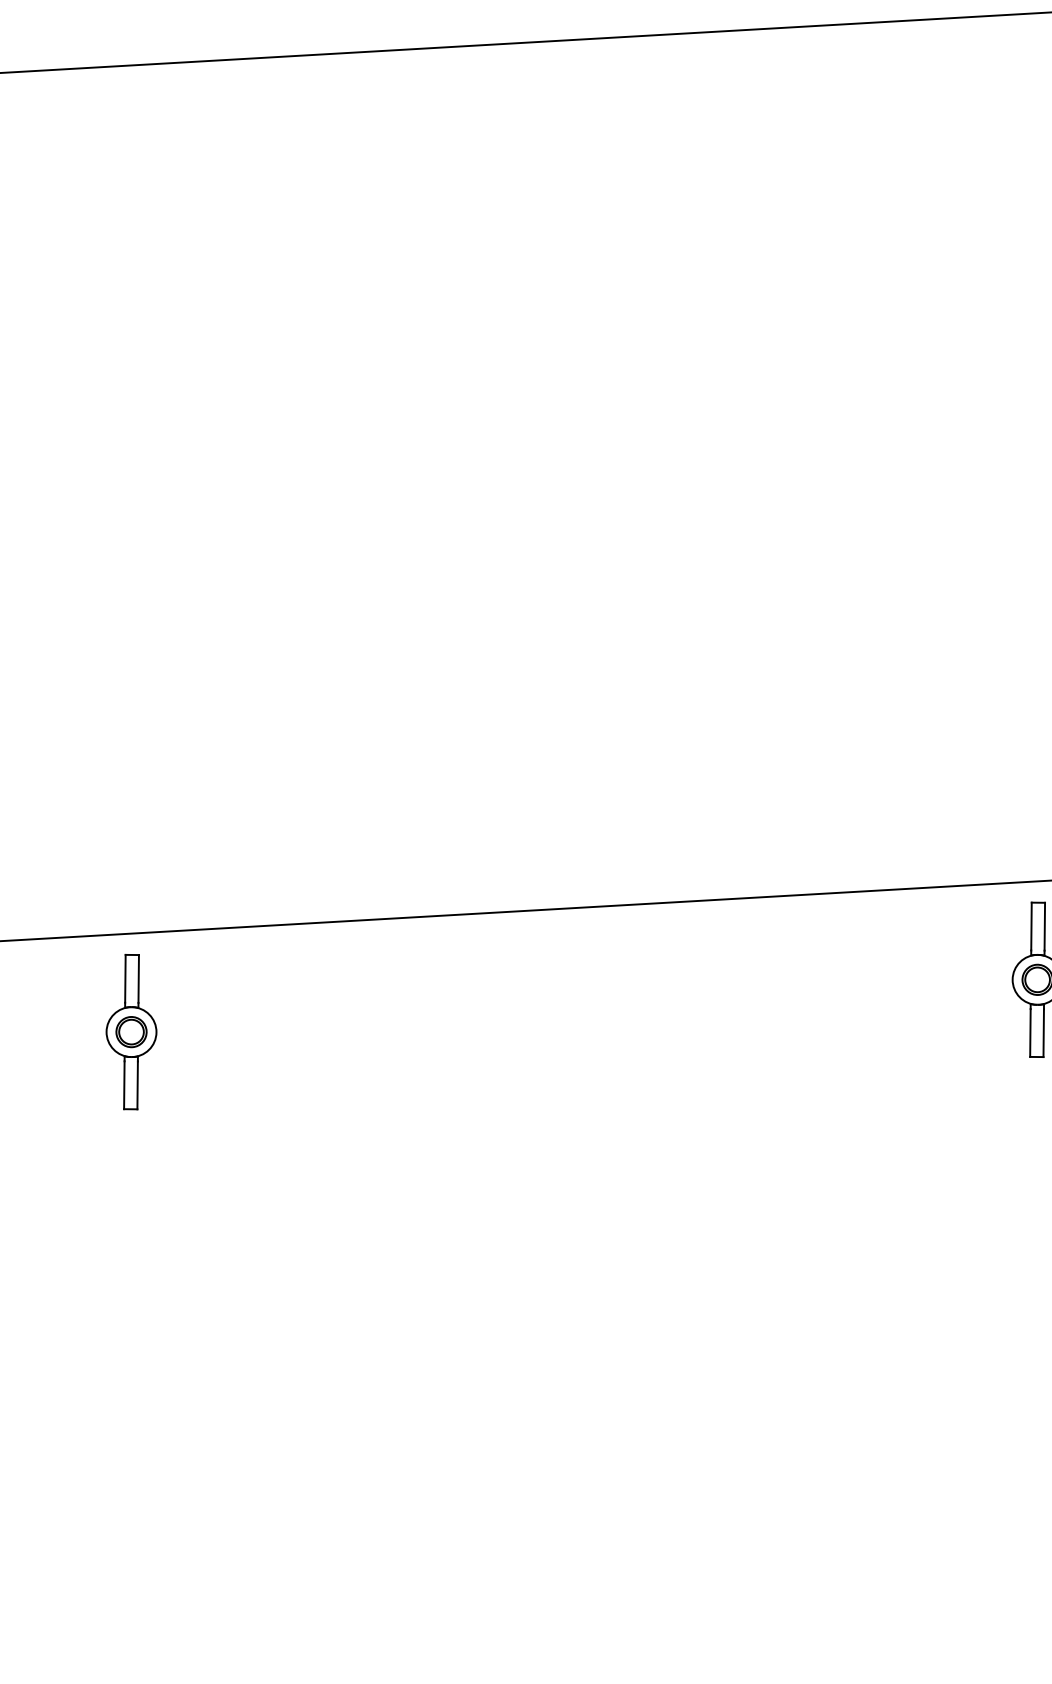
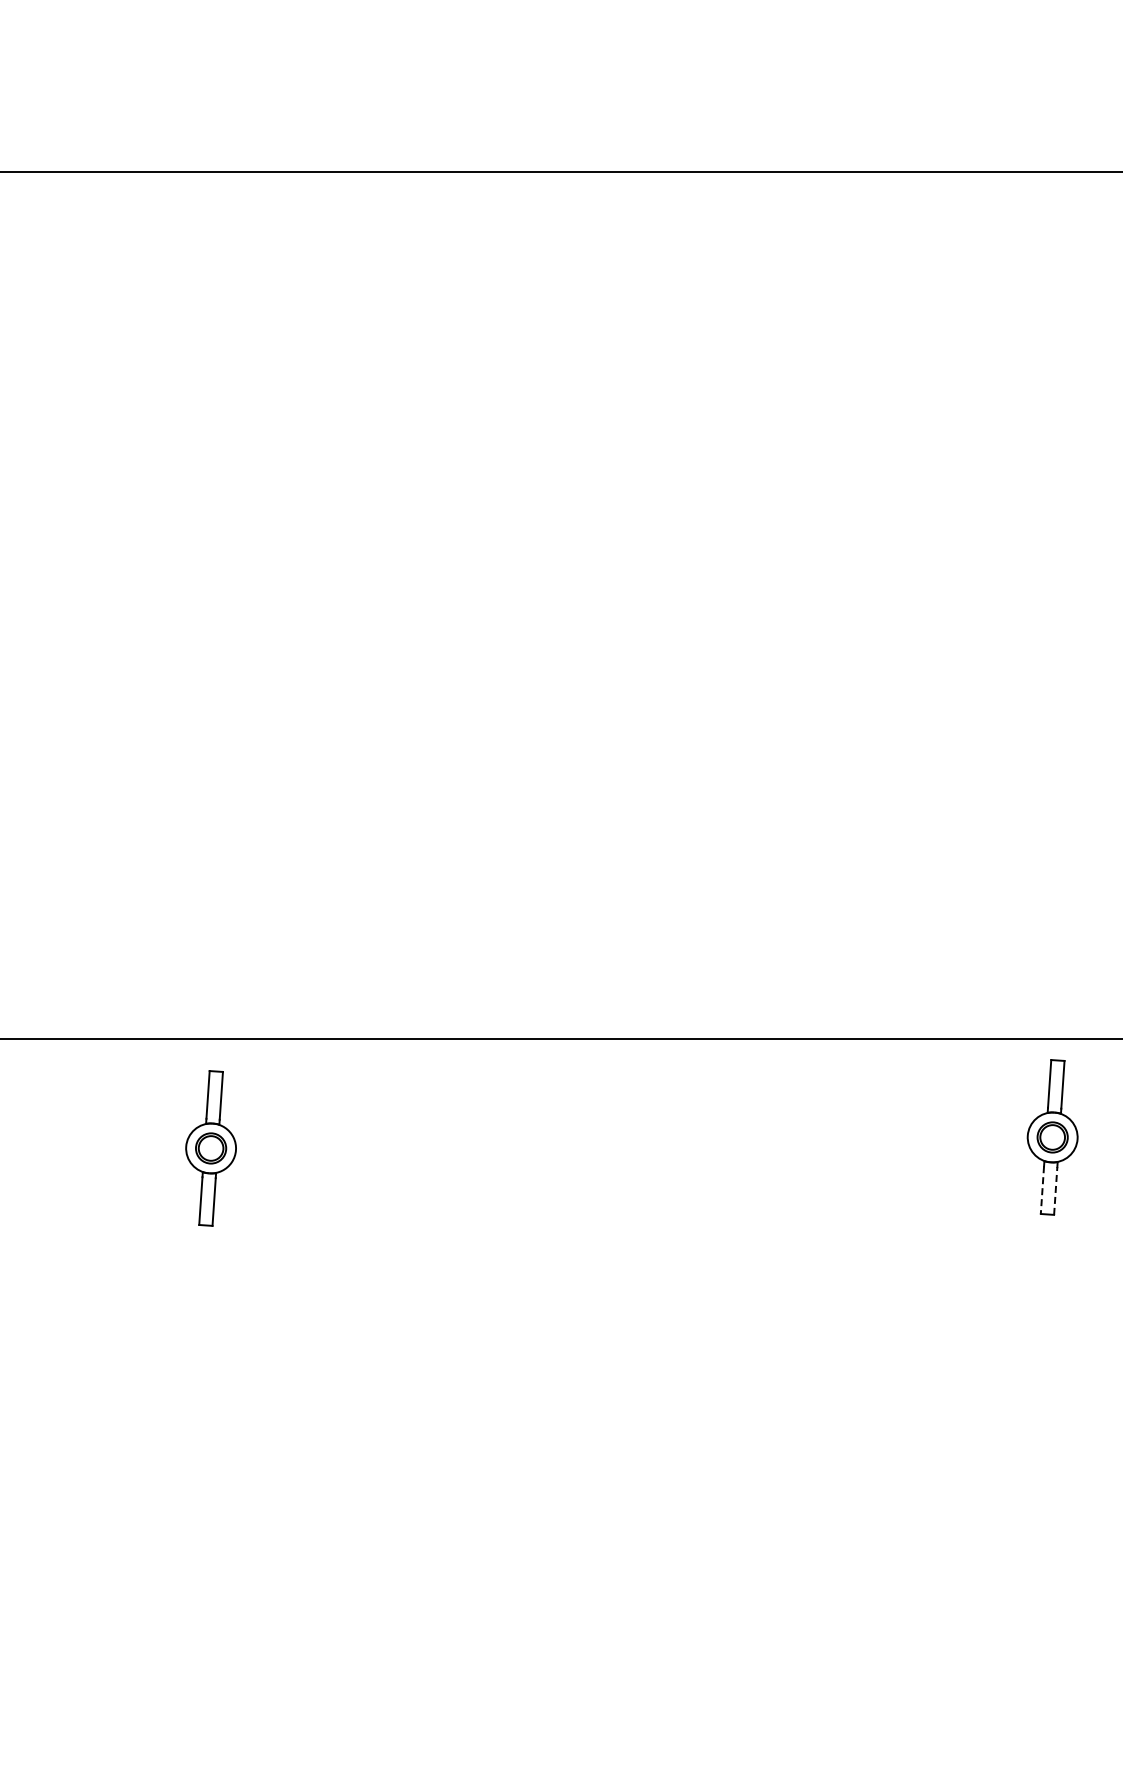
part: (130, 1032) -> (210, 1148), moved
line: (1030, 1033) -> (1042, 1190), solid -> dashed
line: (1043, 1033) -> (1055, 1191), solid -> dashed

